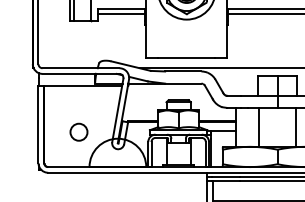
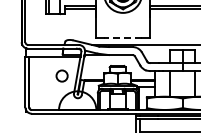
line: (187, 58) -> (123, 38), solid -> dashed
circle: (78, 131) -> (61, 75), moved

